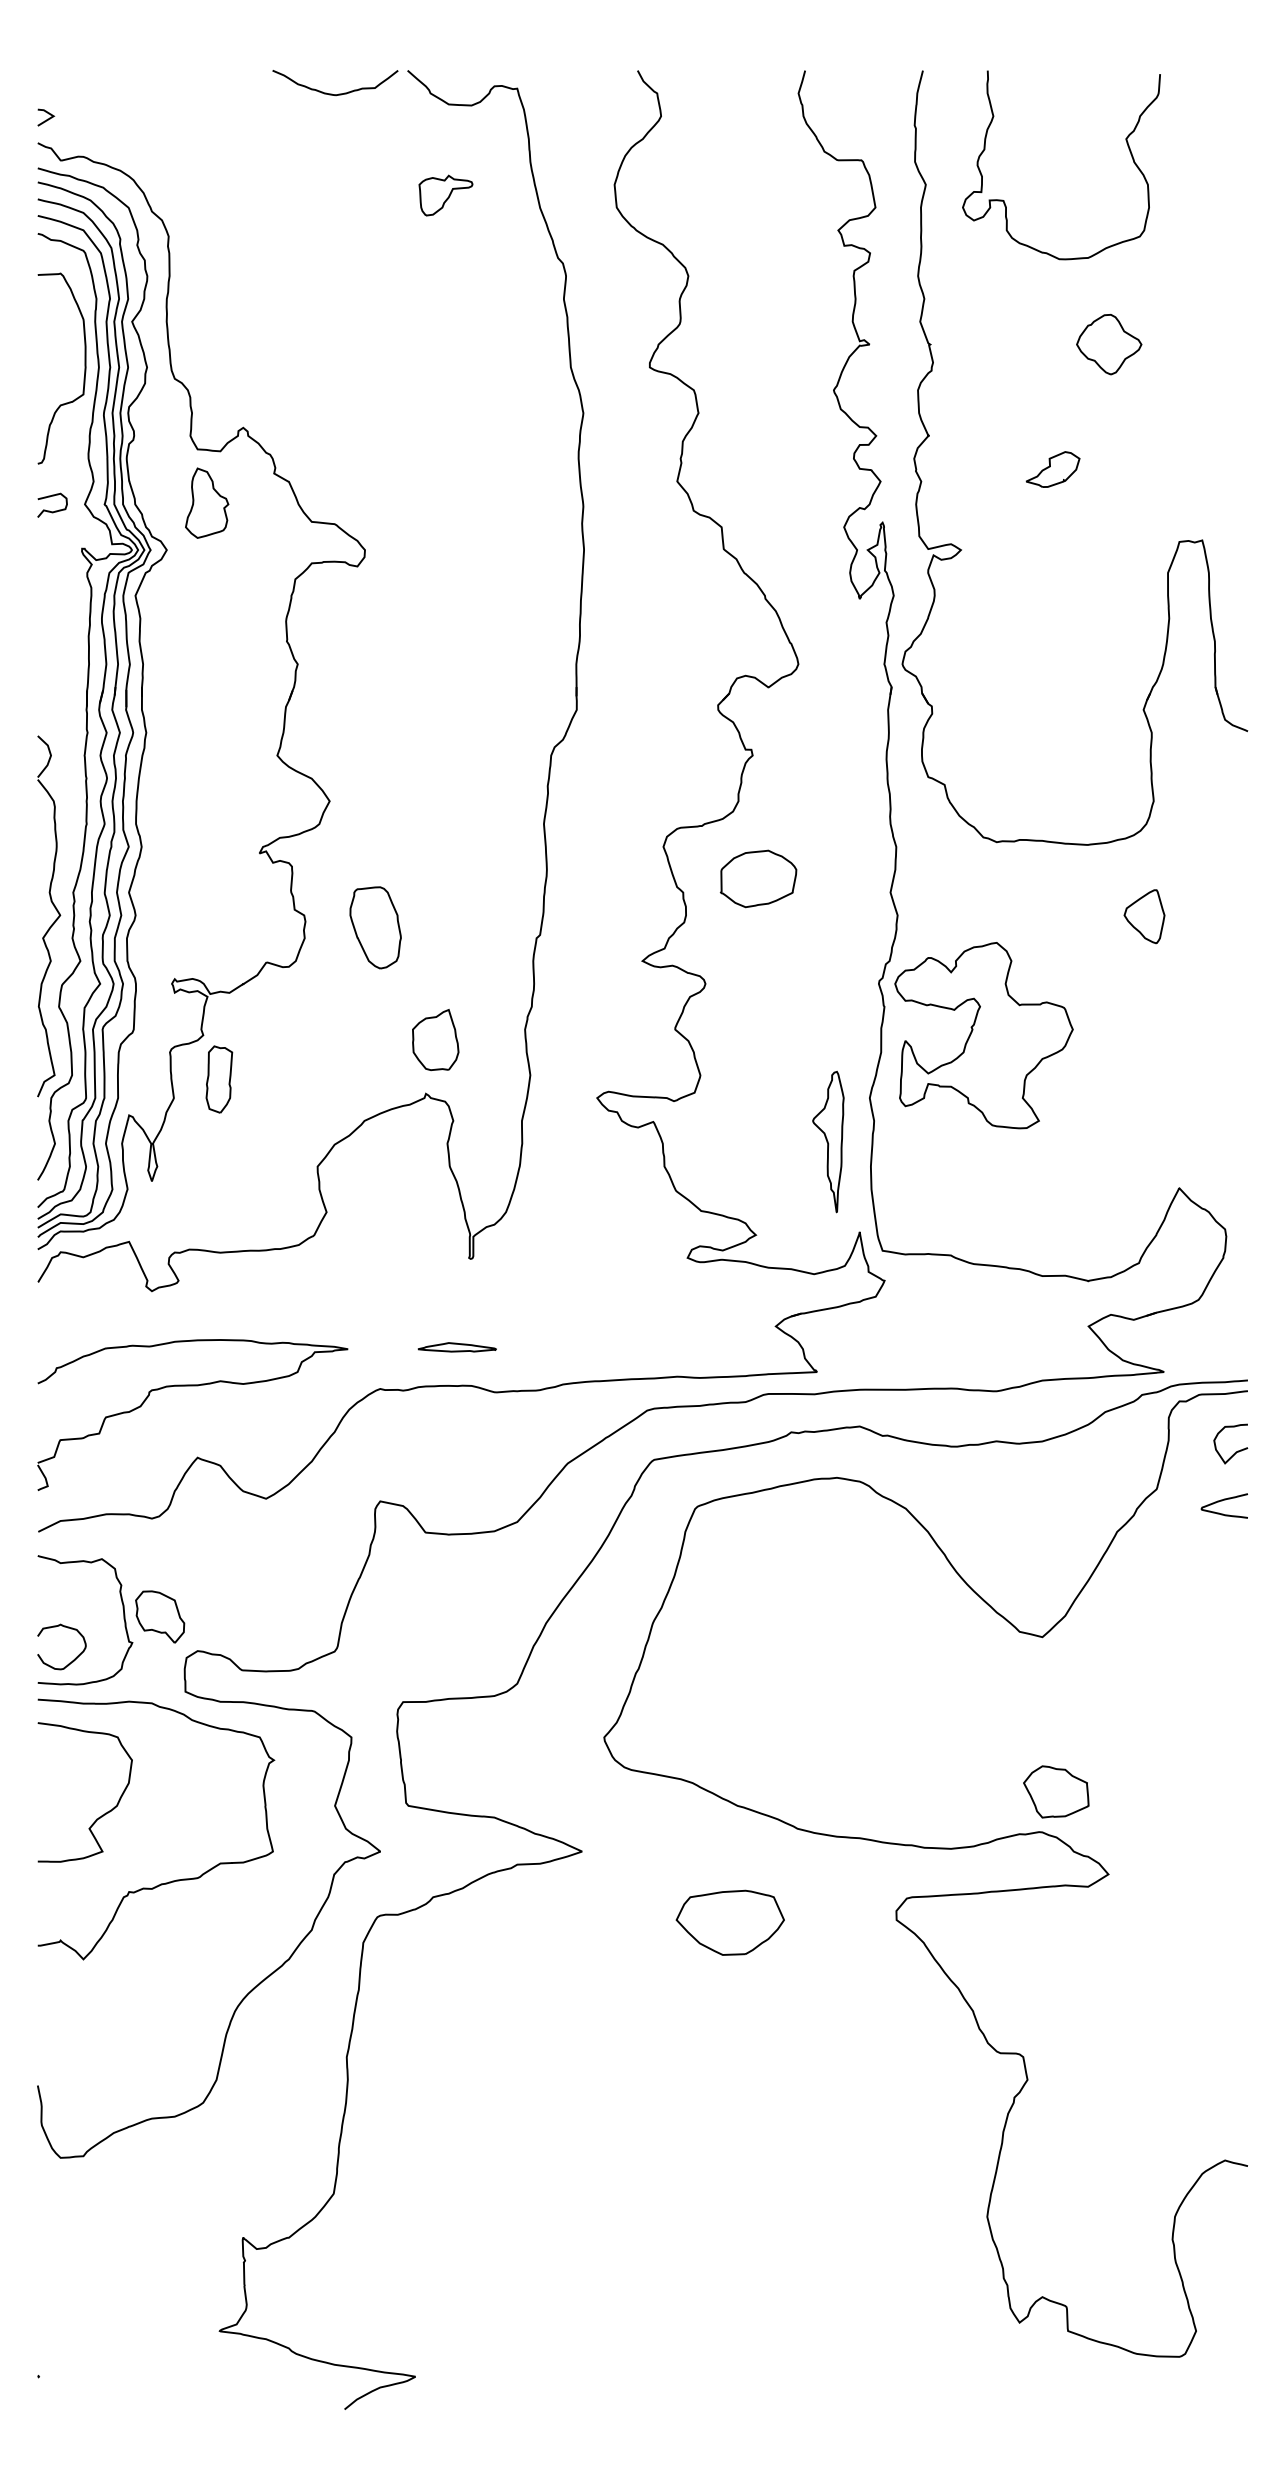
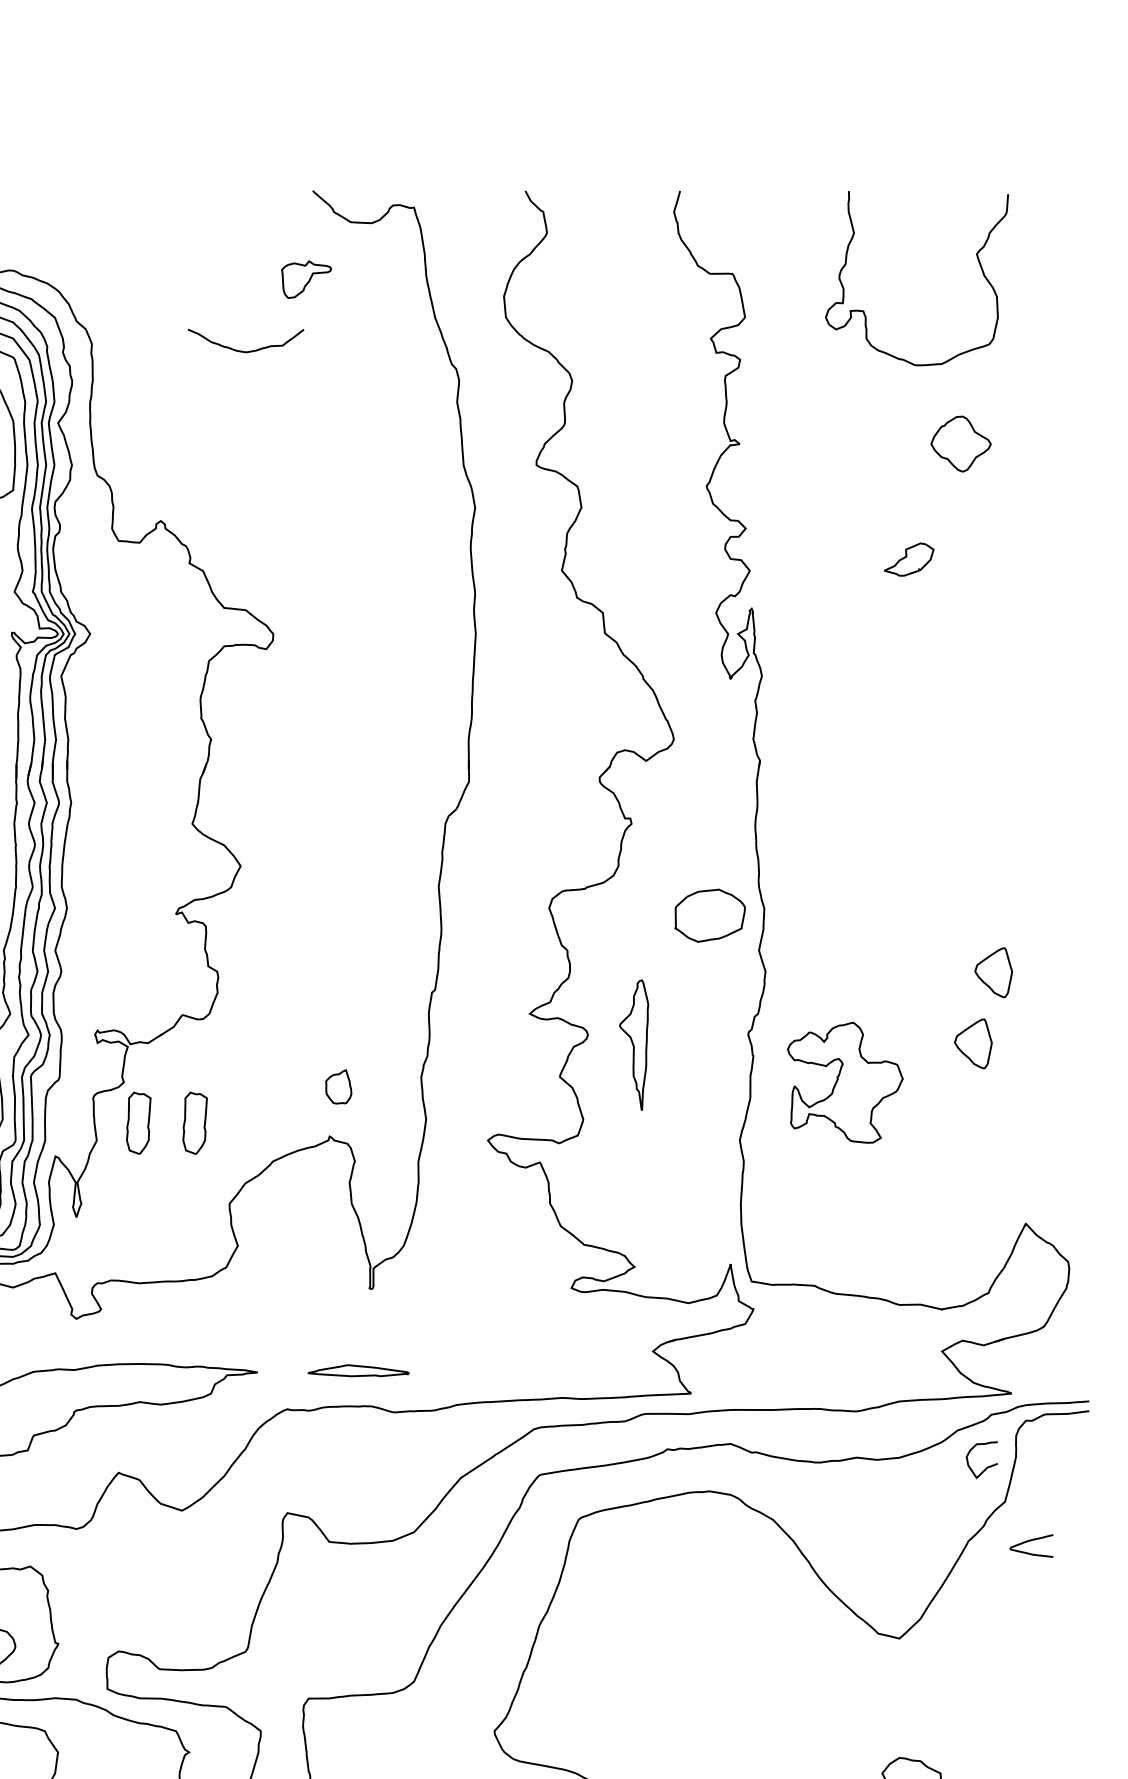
curve: (332, 93) -> (243, 350), moved
part: (445, 195) -> (306, 279), moved
part: (207, 502) -> (127, 590), removed
part: (1178, 541) -> (1025, 626), removed
part: (758, 878) -> (709, 915), moved
part: (375, 927) -> (283, 982), removed
part: (1122, 993) -> (973, 1043), added
part: (983, 1035) -> (844, 1082), size x0.7
part: (435, 1040) -> (338, 1087), size x0.6
part: (280, 1079) -> (195, 1123), added
part: (828, 1141) -> (634, 1044), moved
part: (456, 1347) -> (357, 1370), size x1.4
curve: (1237, 1450) -> (988, 1466), moved
curve: (1222, 1501) -> (1029, 1541), moved
part: (160, 1616) -> (84, 1619), removed

